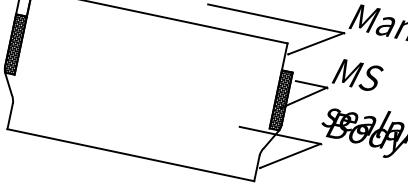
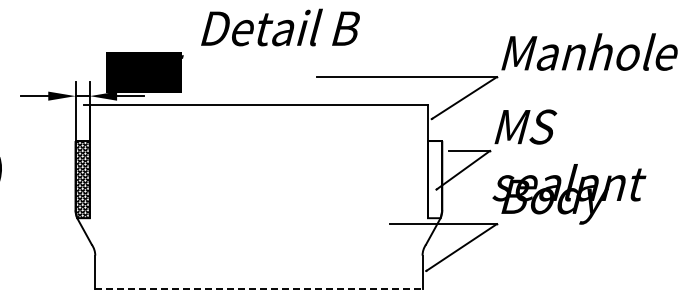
hatch: (281, 100) -> (435, 179), removed
line: (130, 155) -> (258, 289), solid -> dashed

